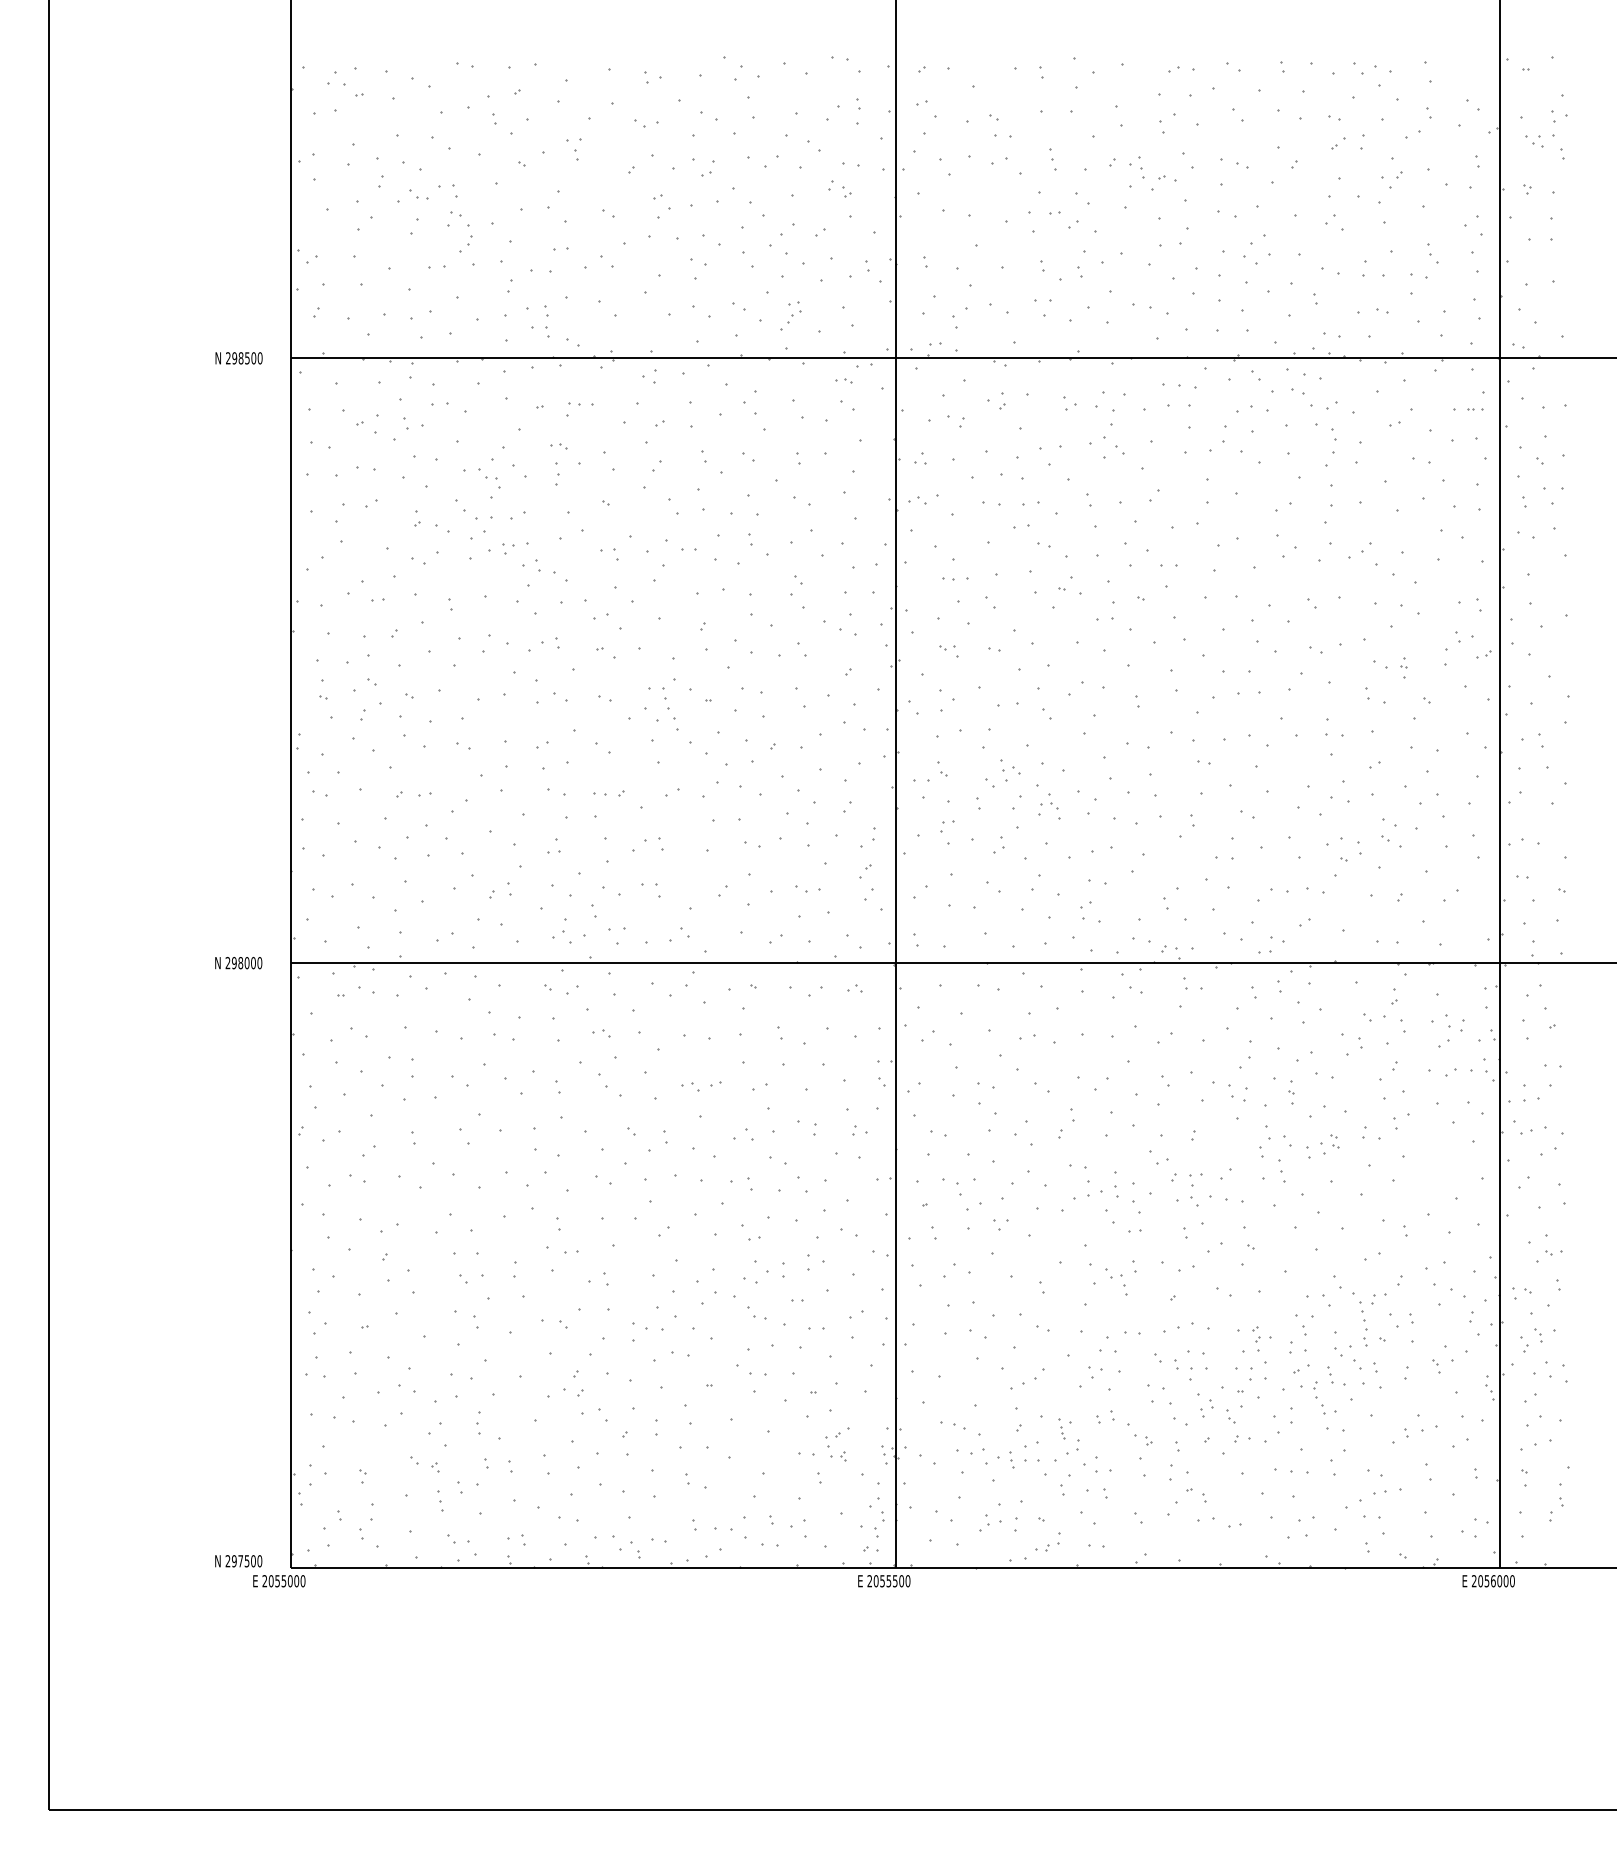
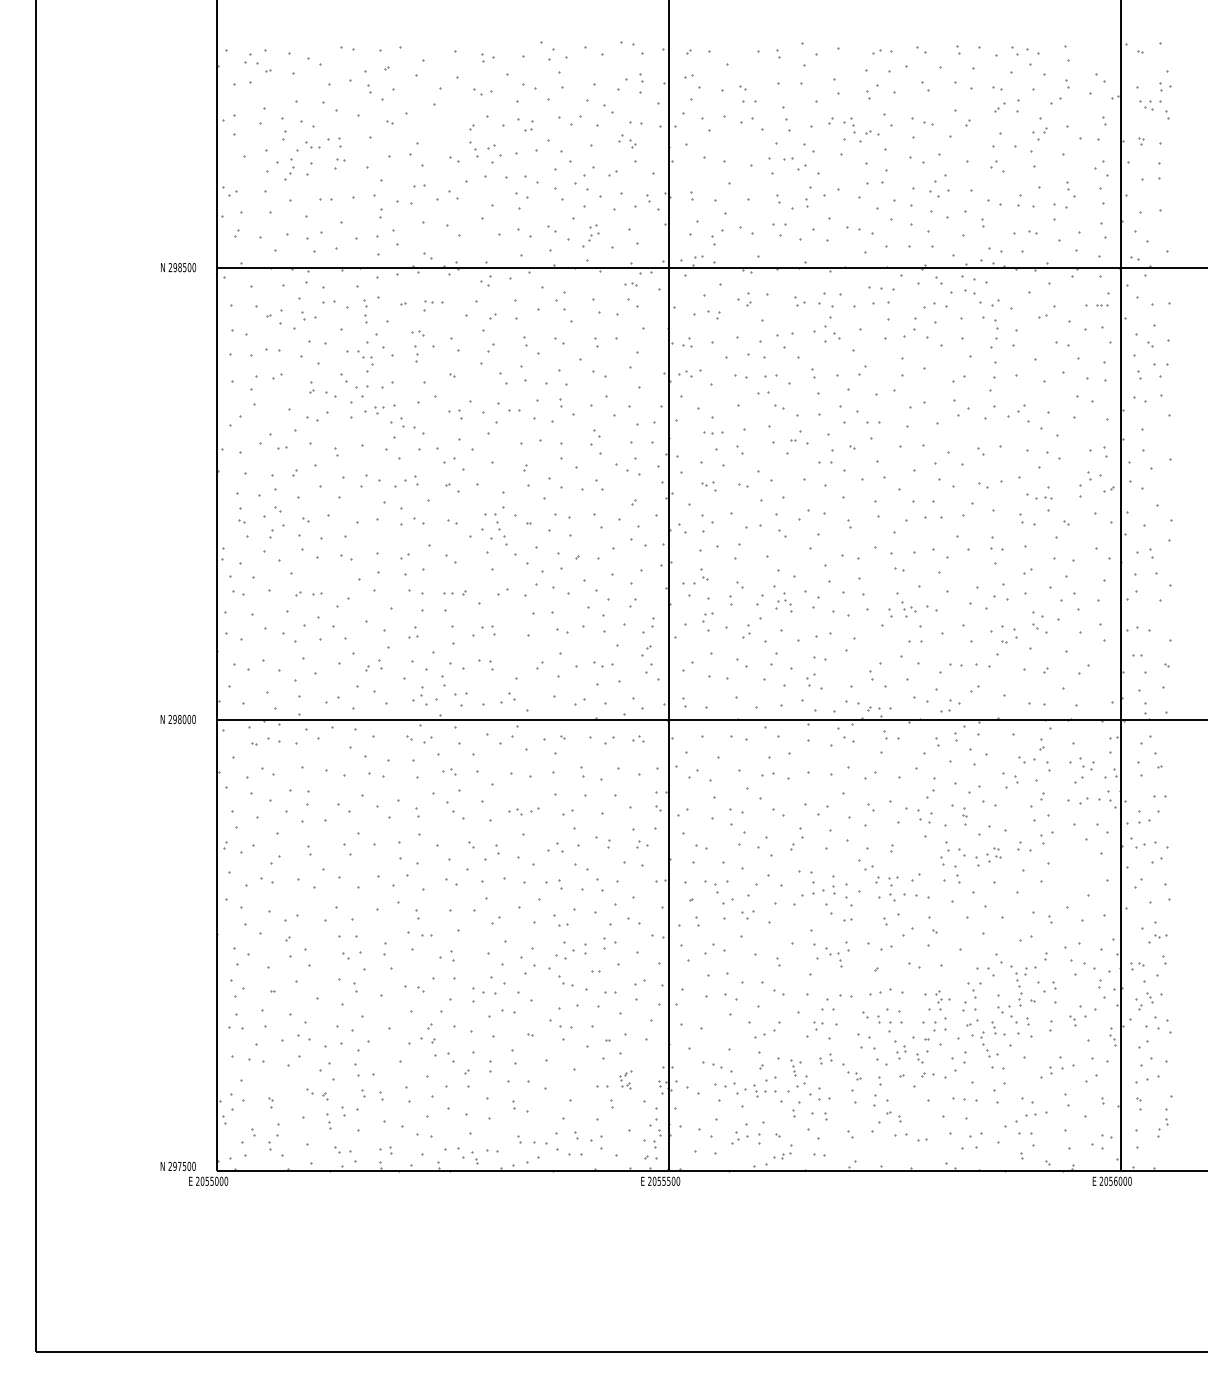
part: (572, 150) -> (473, 149), moved
part: (1052, 158) -> (786, 118), size x1.6
part: (466, 239) -> (289, 169), moved
part: (546, 322) -> (365, 311), moved
part: (1404, 667) -> (1049, 498), size x1.6
part: (1009, 770) -> (908, 609), moved
part: (478, 1422) -> (357, 1062), size x1.6
part: (837, 1444) -> (625, 1079), size x0.7

